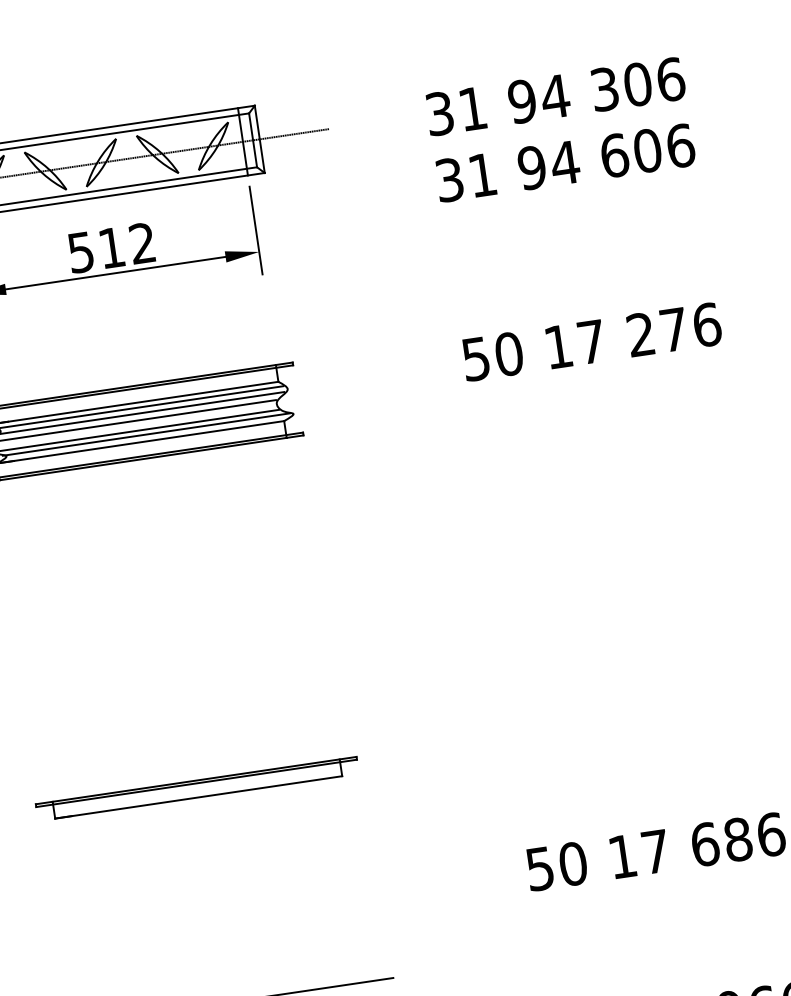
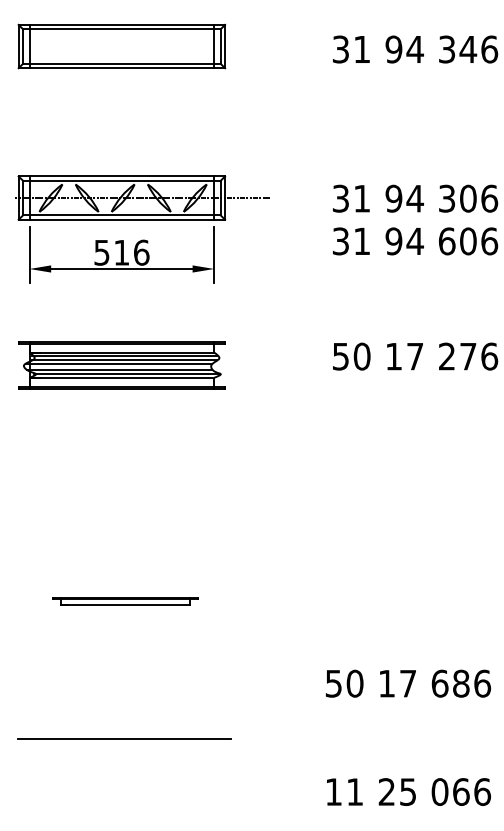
text: (142, 243) -> (141, 252), 512 -> 516
part: (197, 788) -> (125, 601), size x0.7

